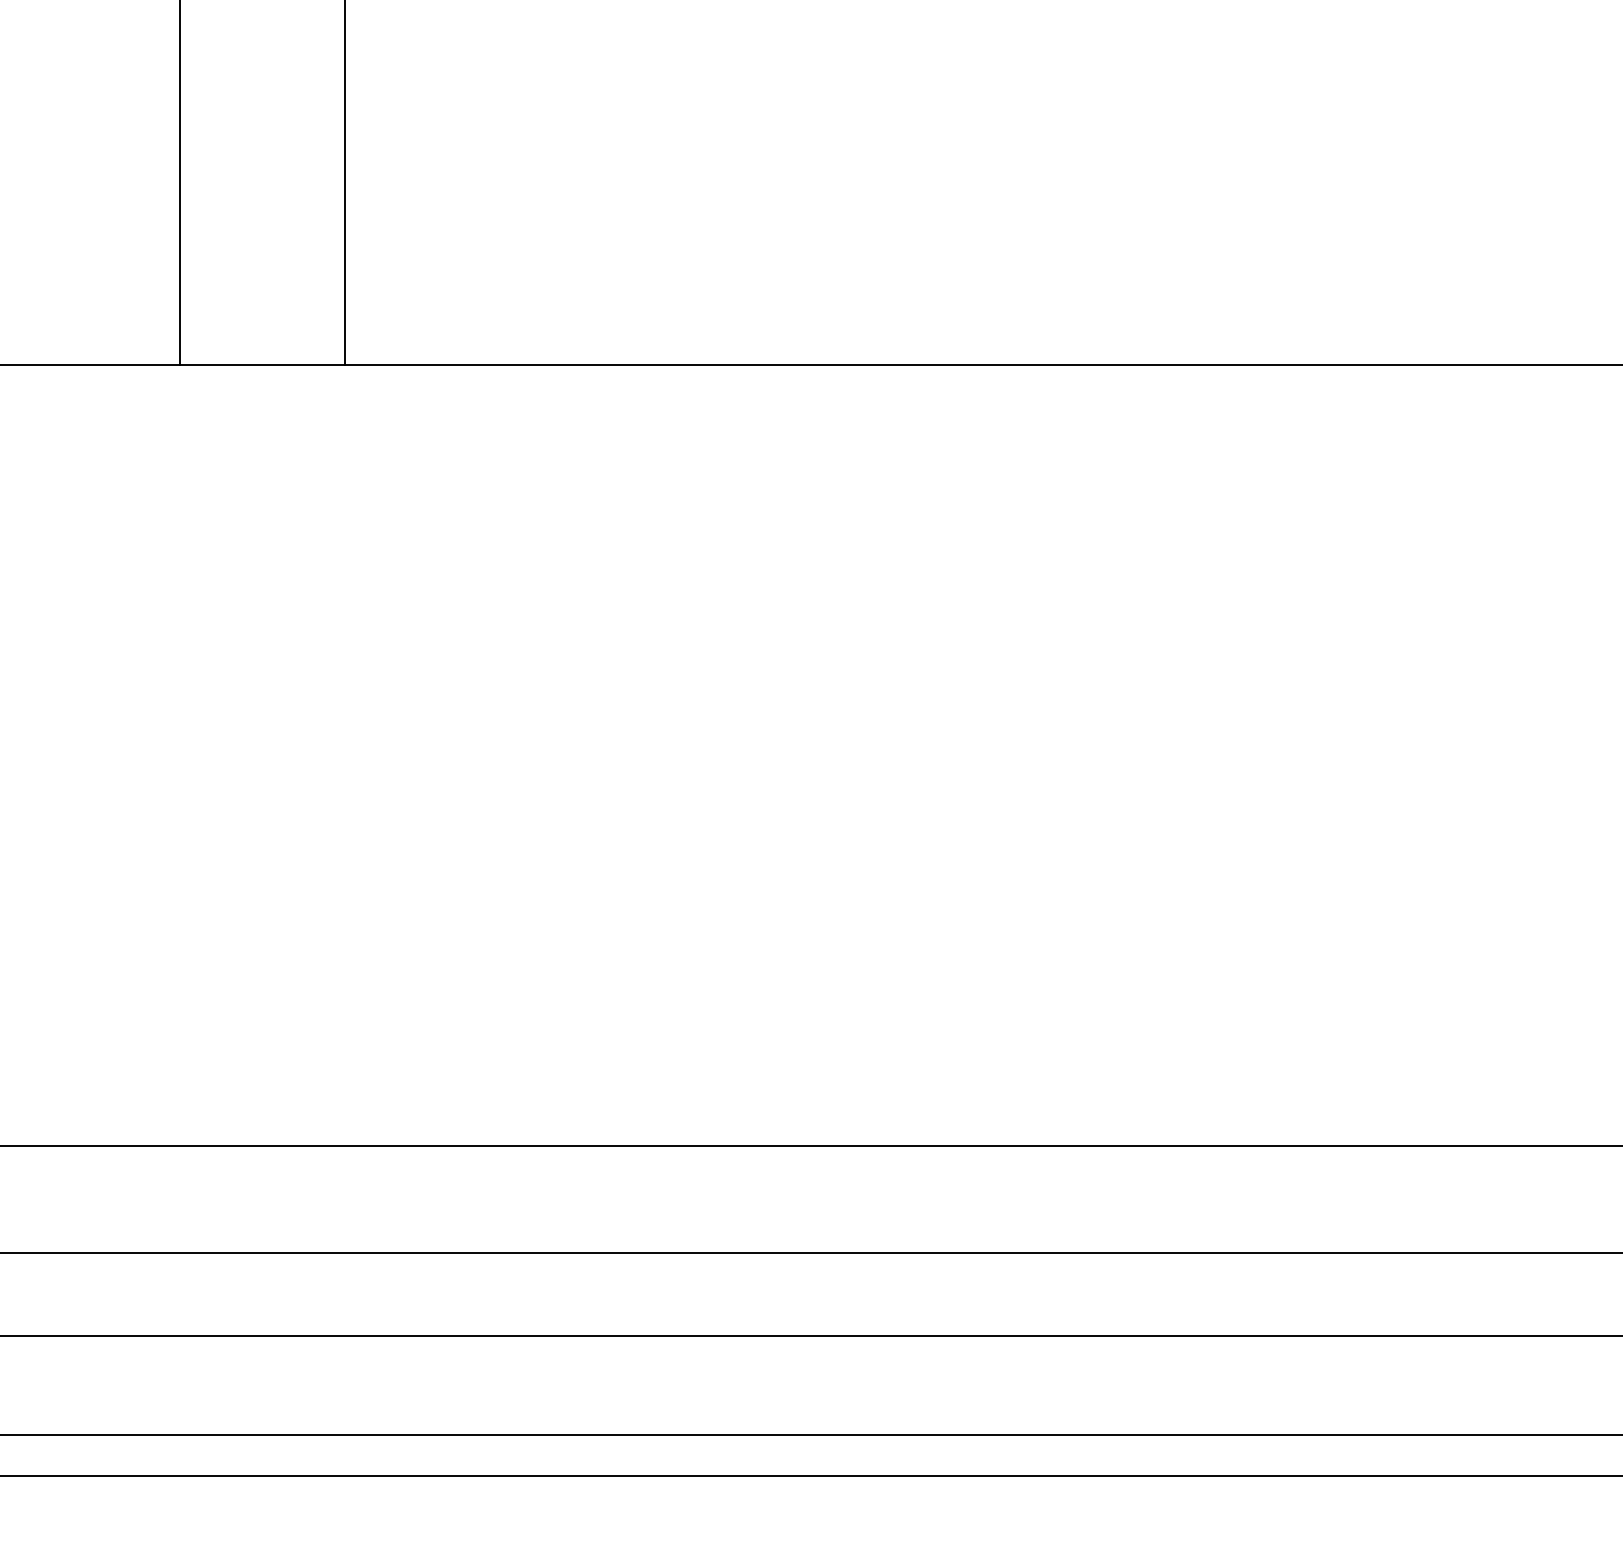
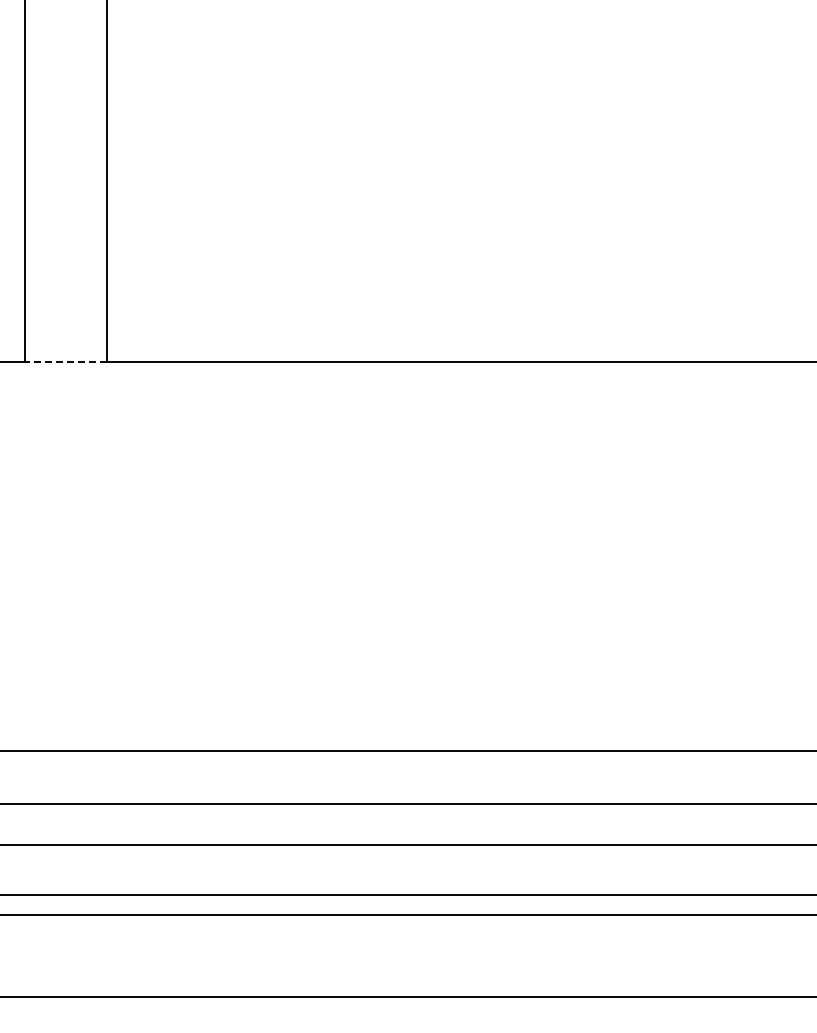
line: (262, 364) -> (66, 362), solid -> dashed

